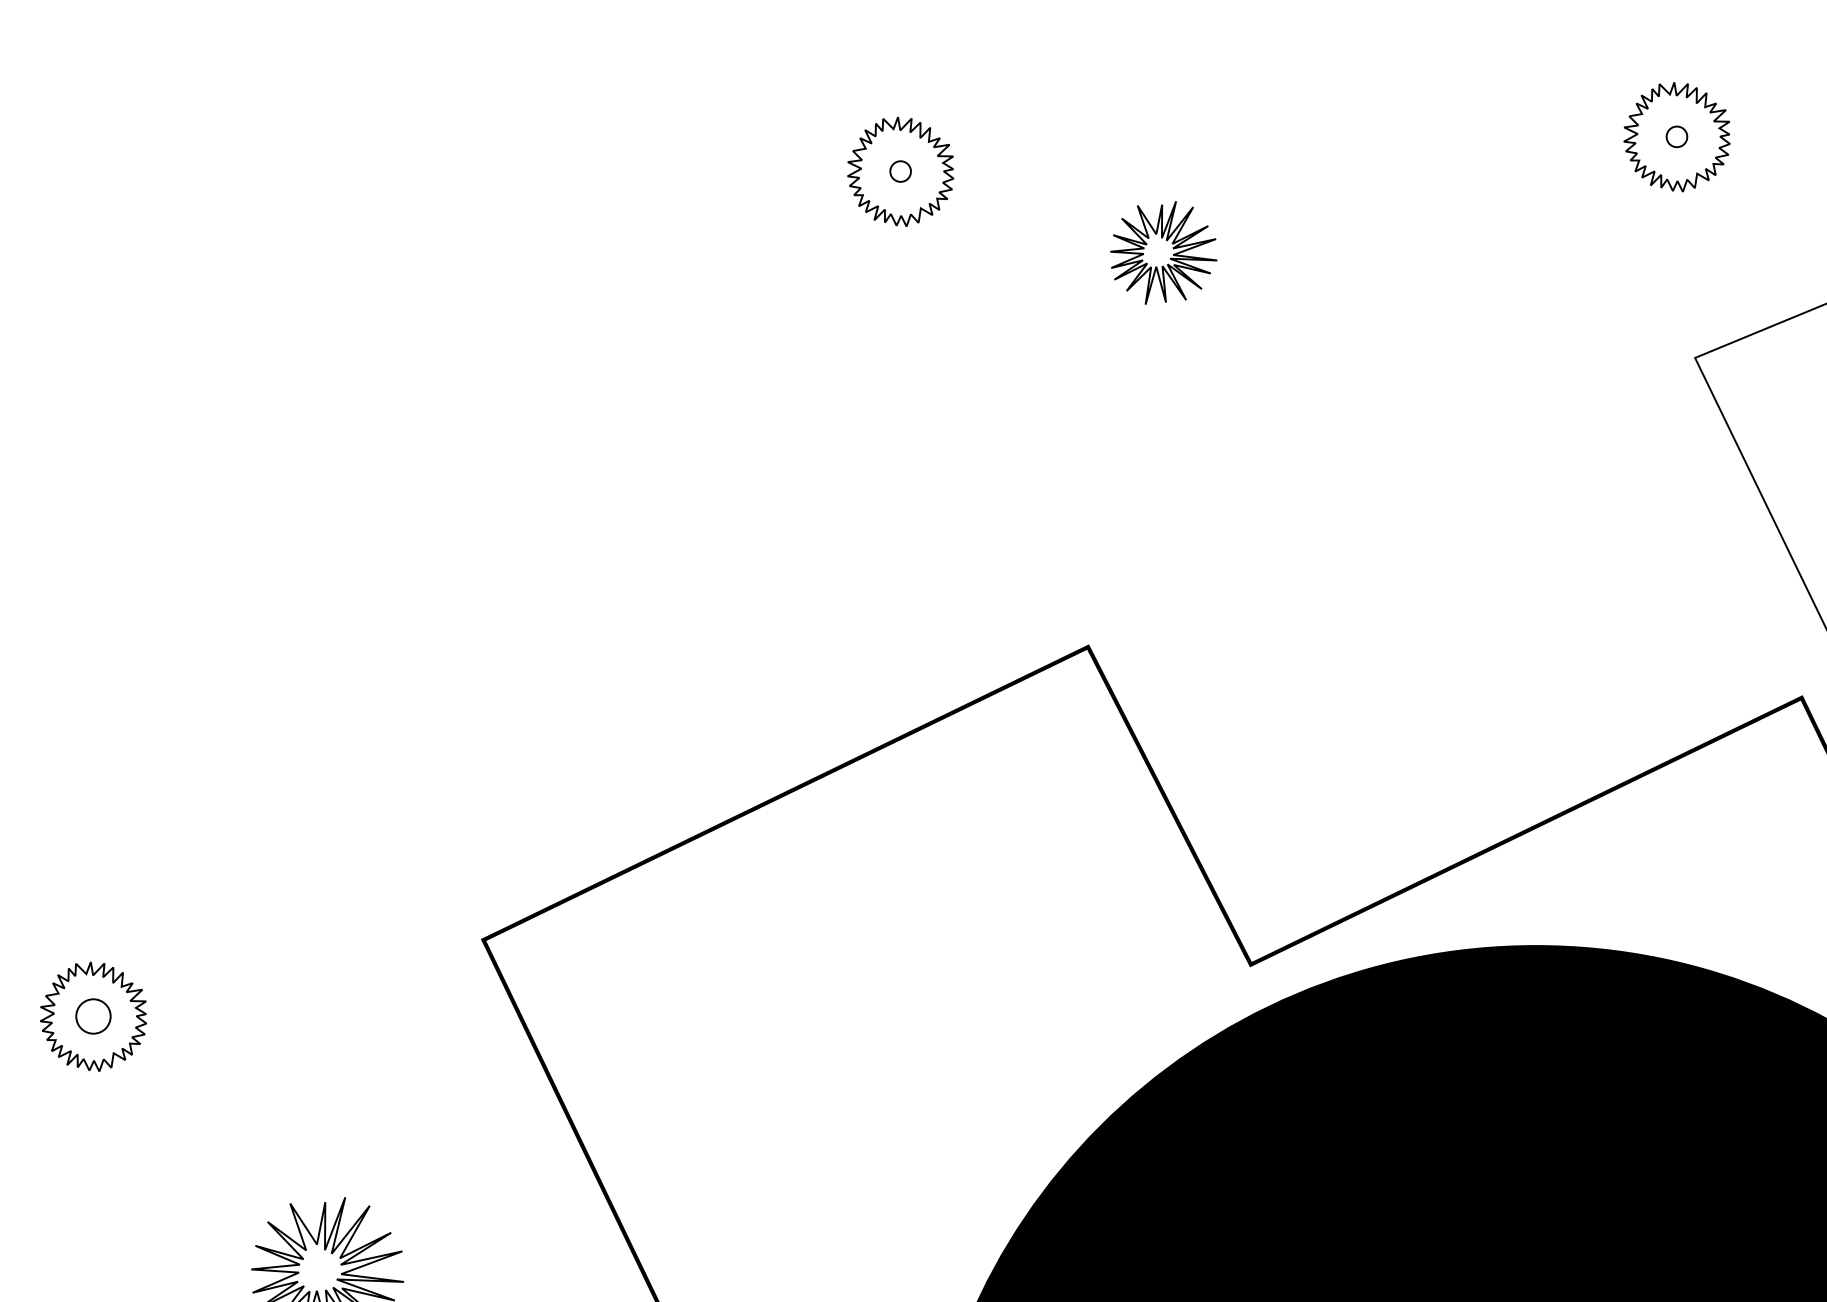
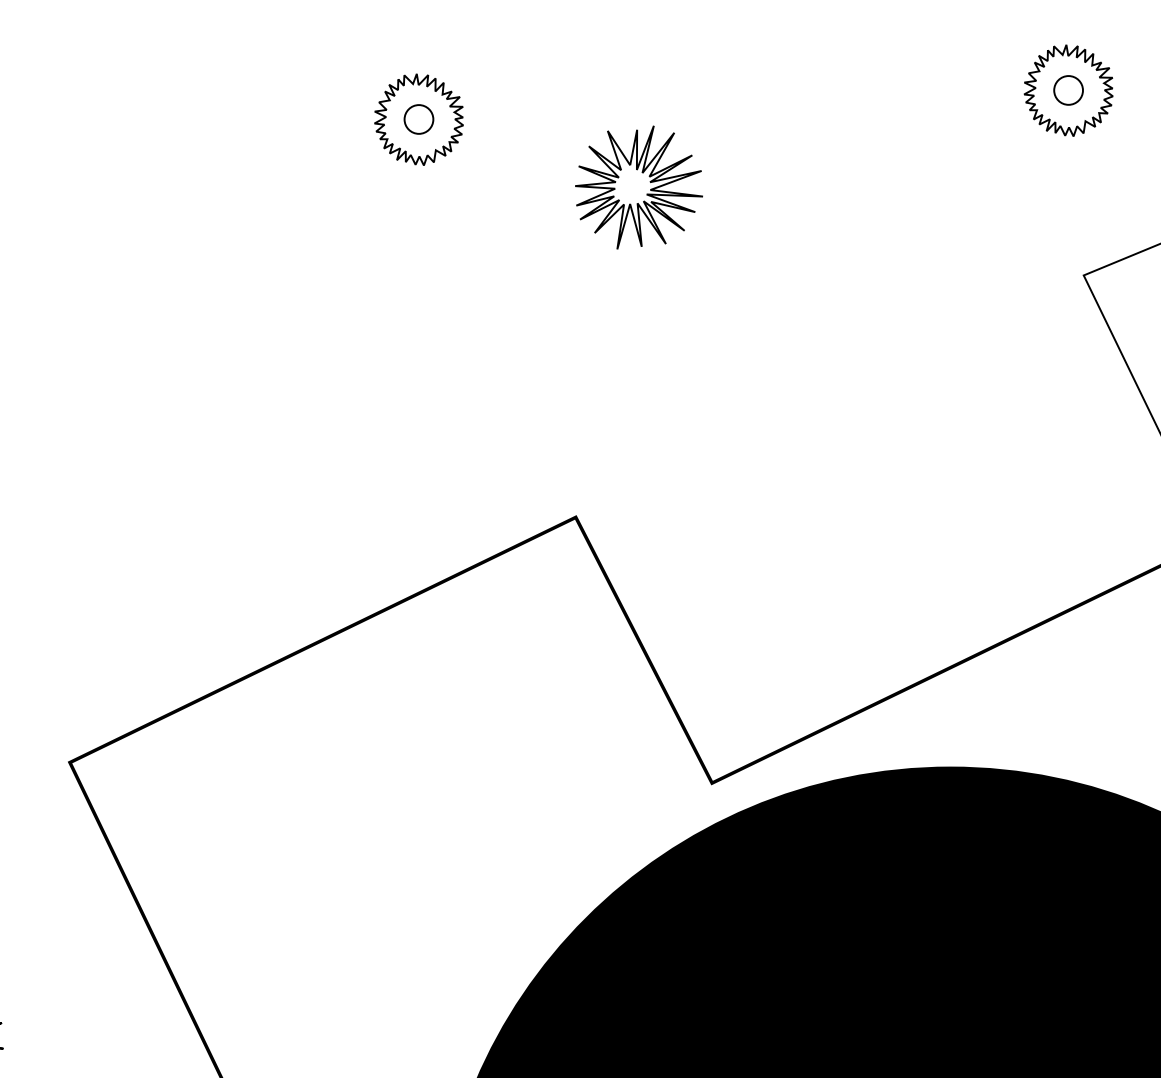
circle: (1676, 136) -> (1068, 90), size x1.67
circle: (900, 171) -> (418, 119), size x1.67
part: (1163, 252) -> (638, 187), size x1.43

